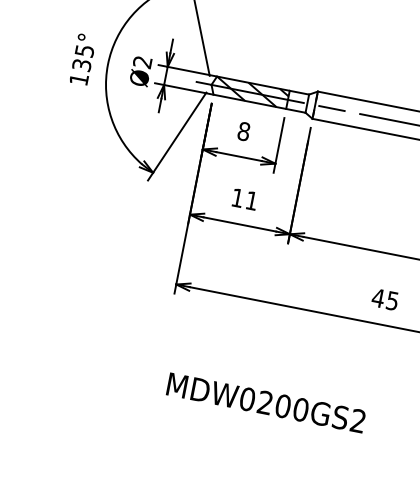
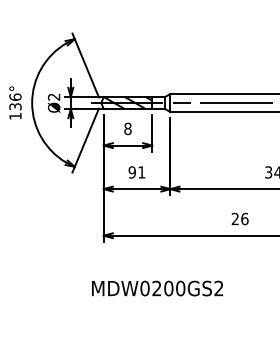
text: (84, 49) -> (15, 96), 135° -> 136°
text: (236, 197) -> (131, 172), 11 -> 91
text: (384, 298) -> (239, 218), 45 -> 26
text: (266, 402) -> (157, 288), moved

